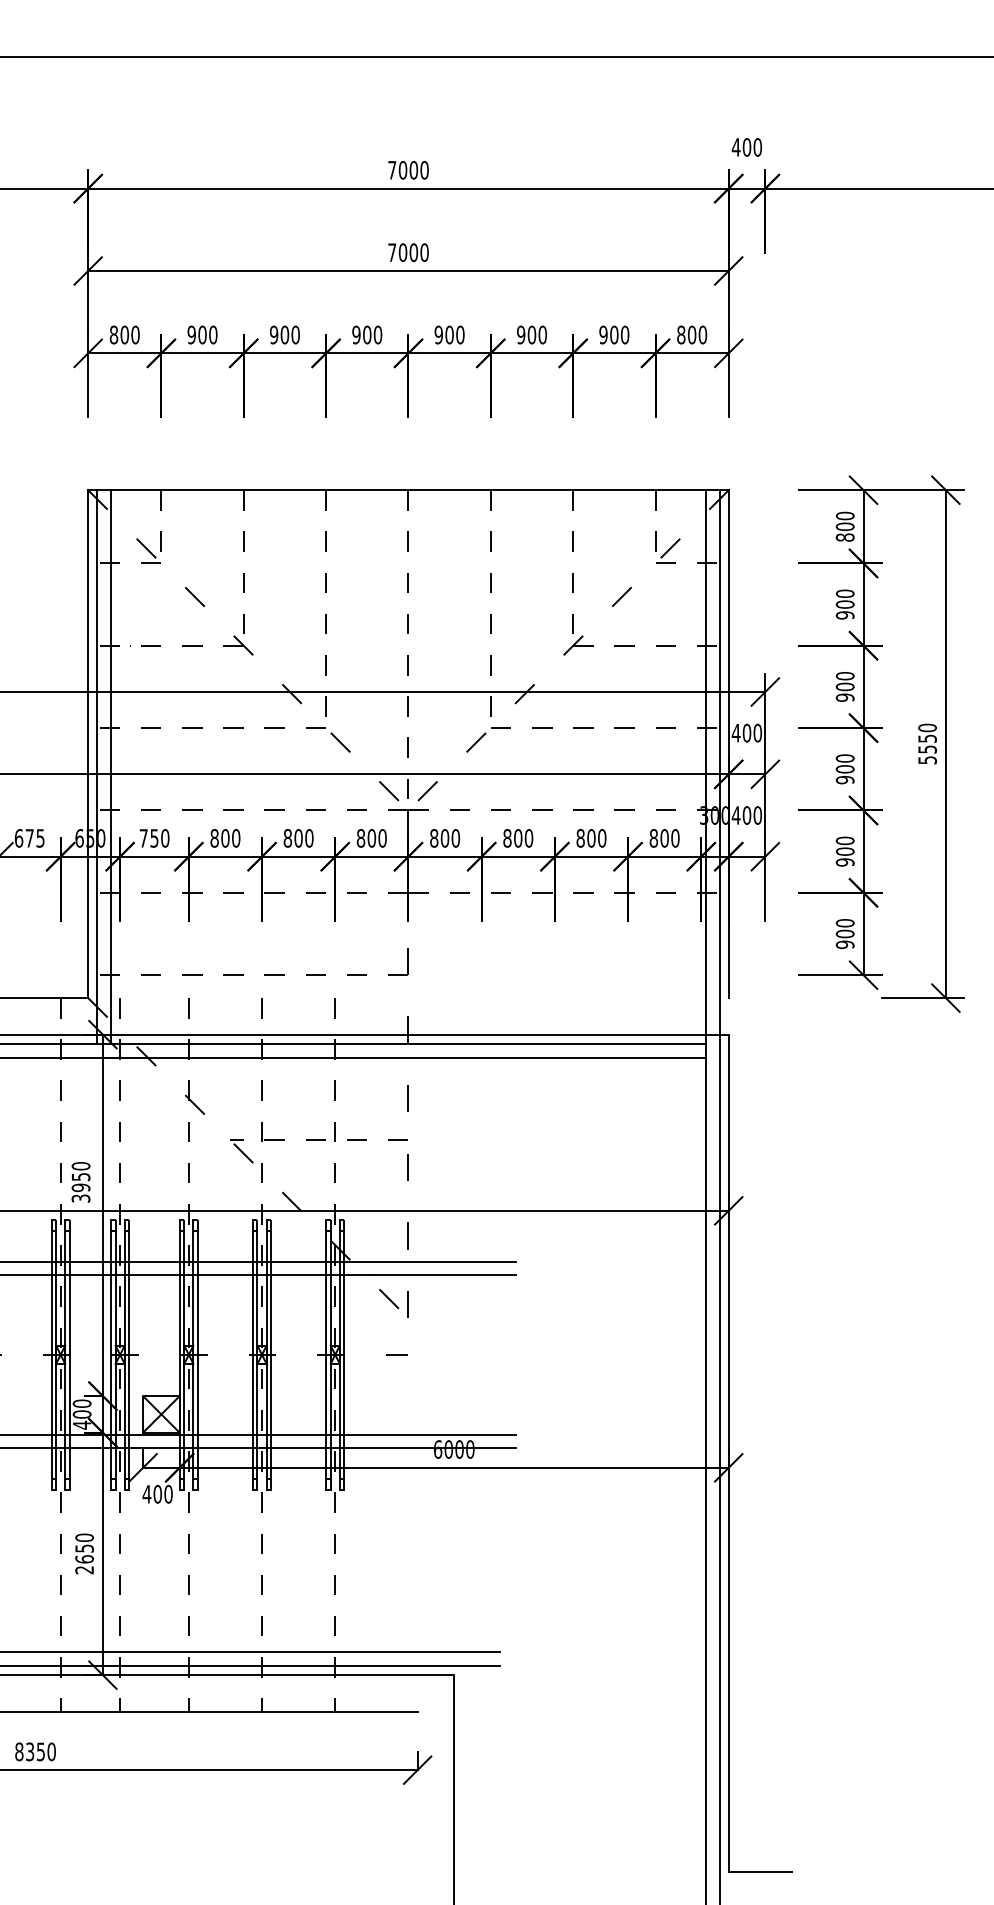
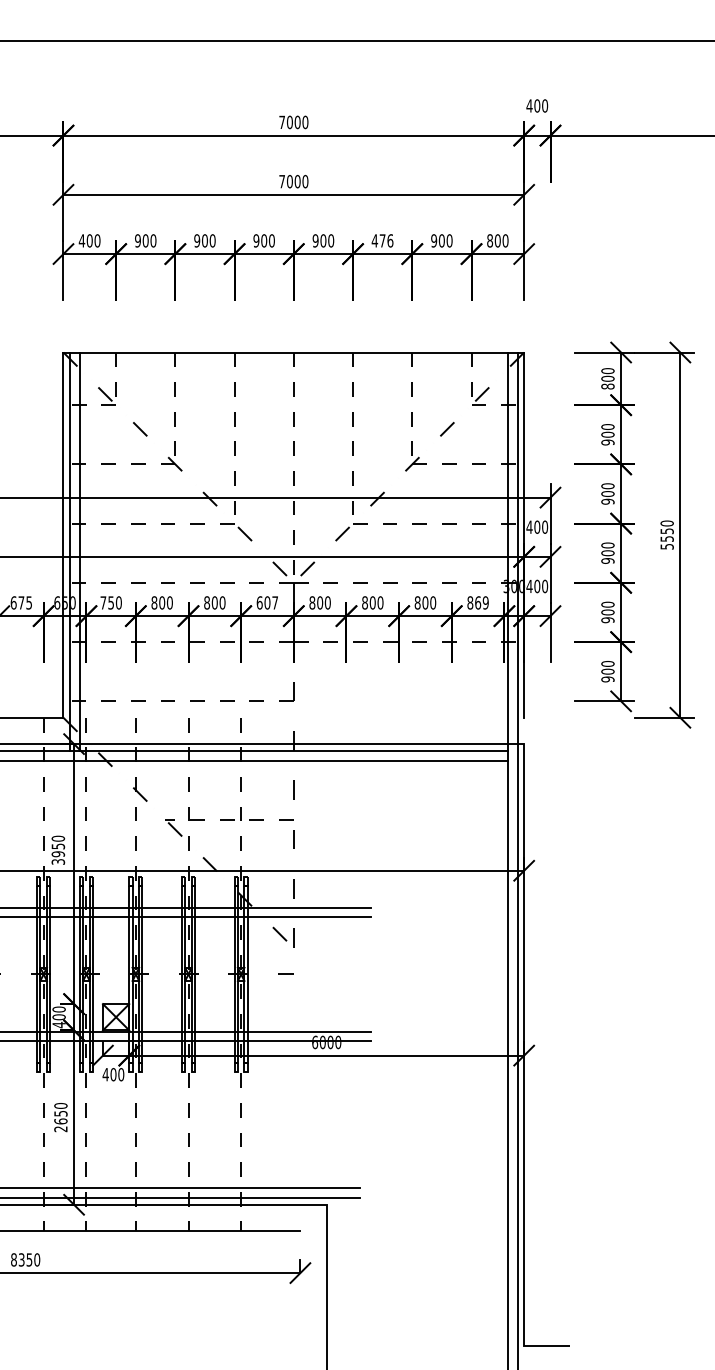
text: (113, 334) -> (81, 240), 800 -> 400
text: (531, 334) -> (382, 240), 900 -> 476
text: (371, 837) -> (267, 602), 800 -> 607
text: (669, 837) -> (481, 602), 800 -> 869

